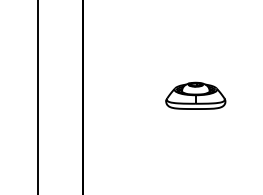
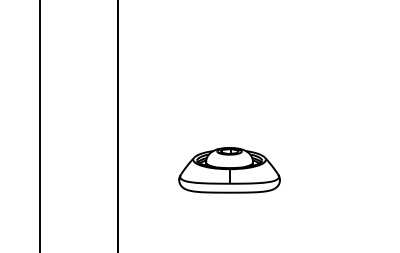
part: (195, 95) -> (229, 169), moved

